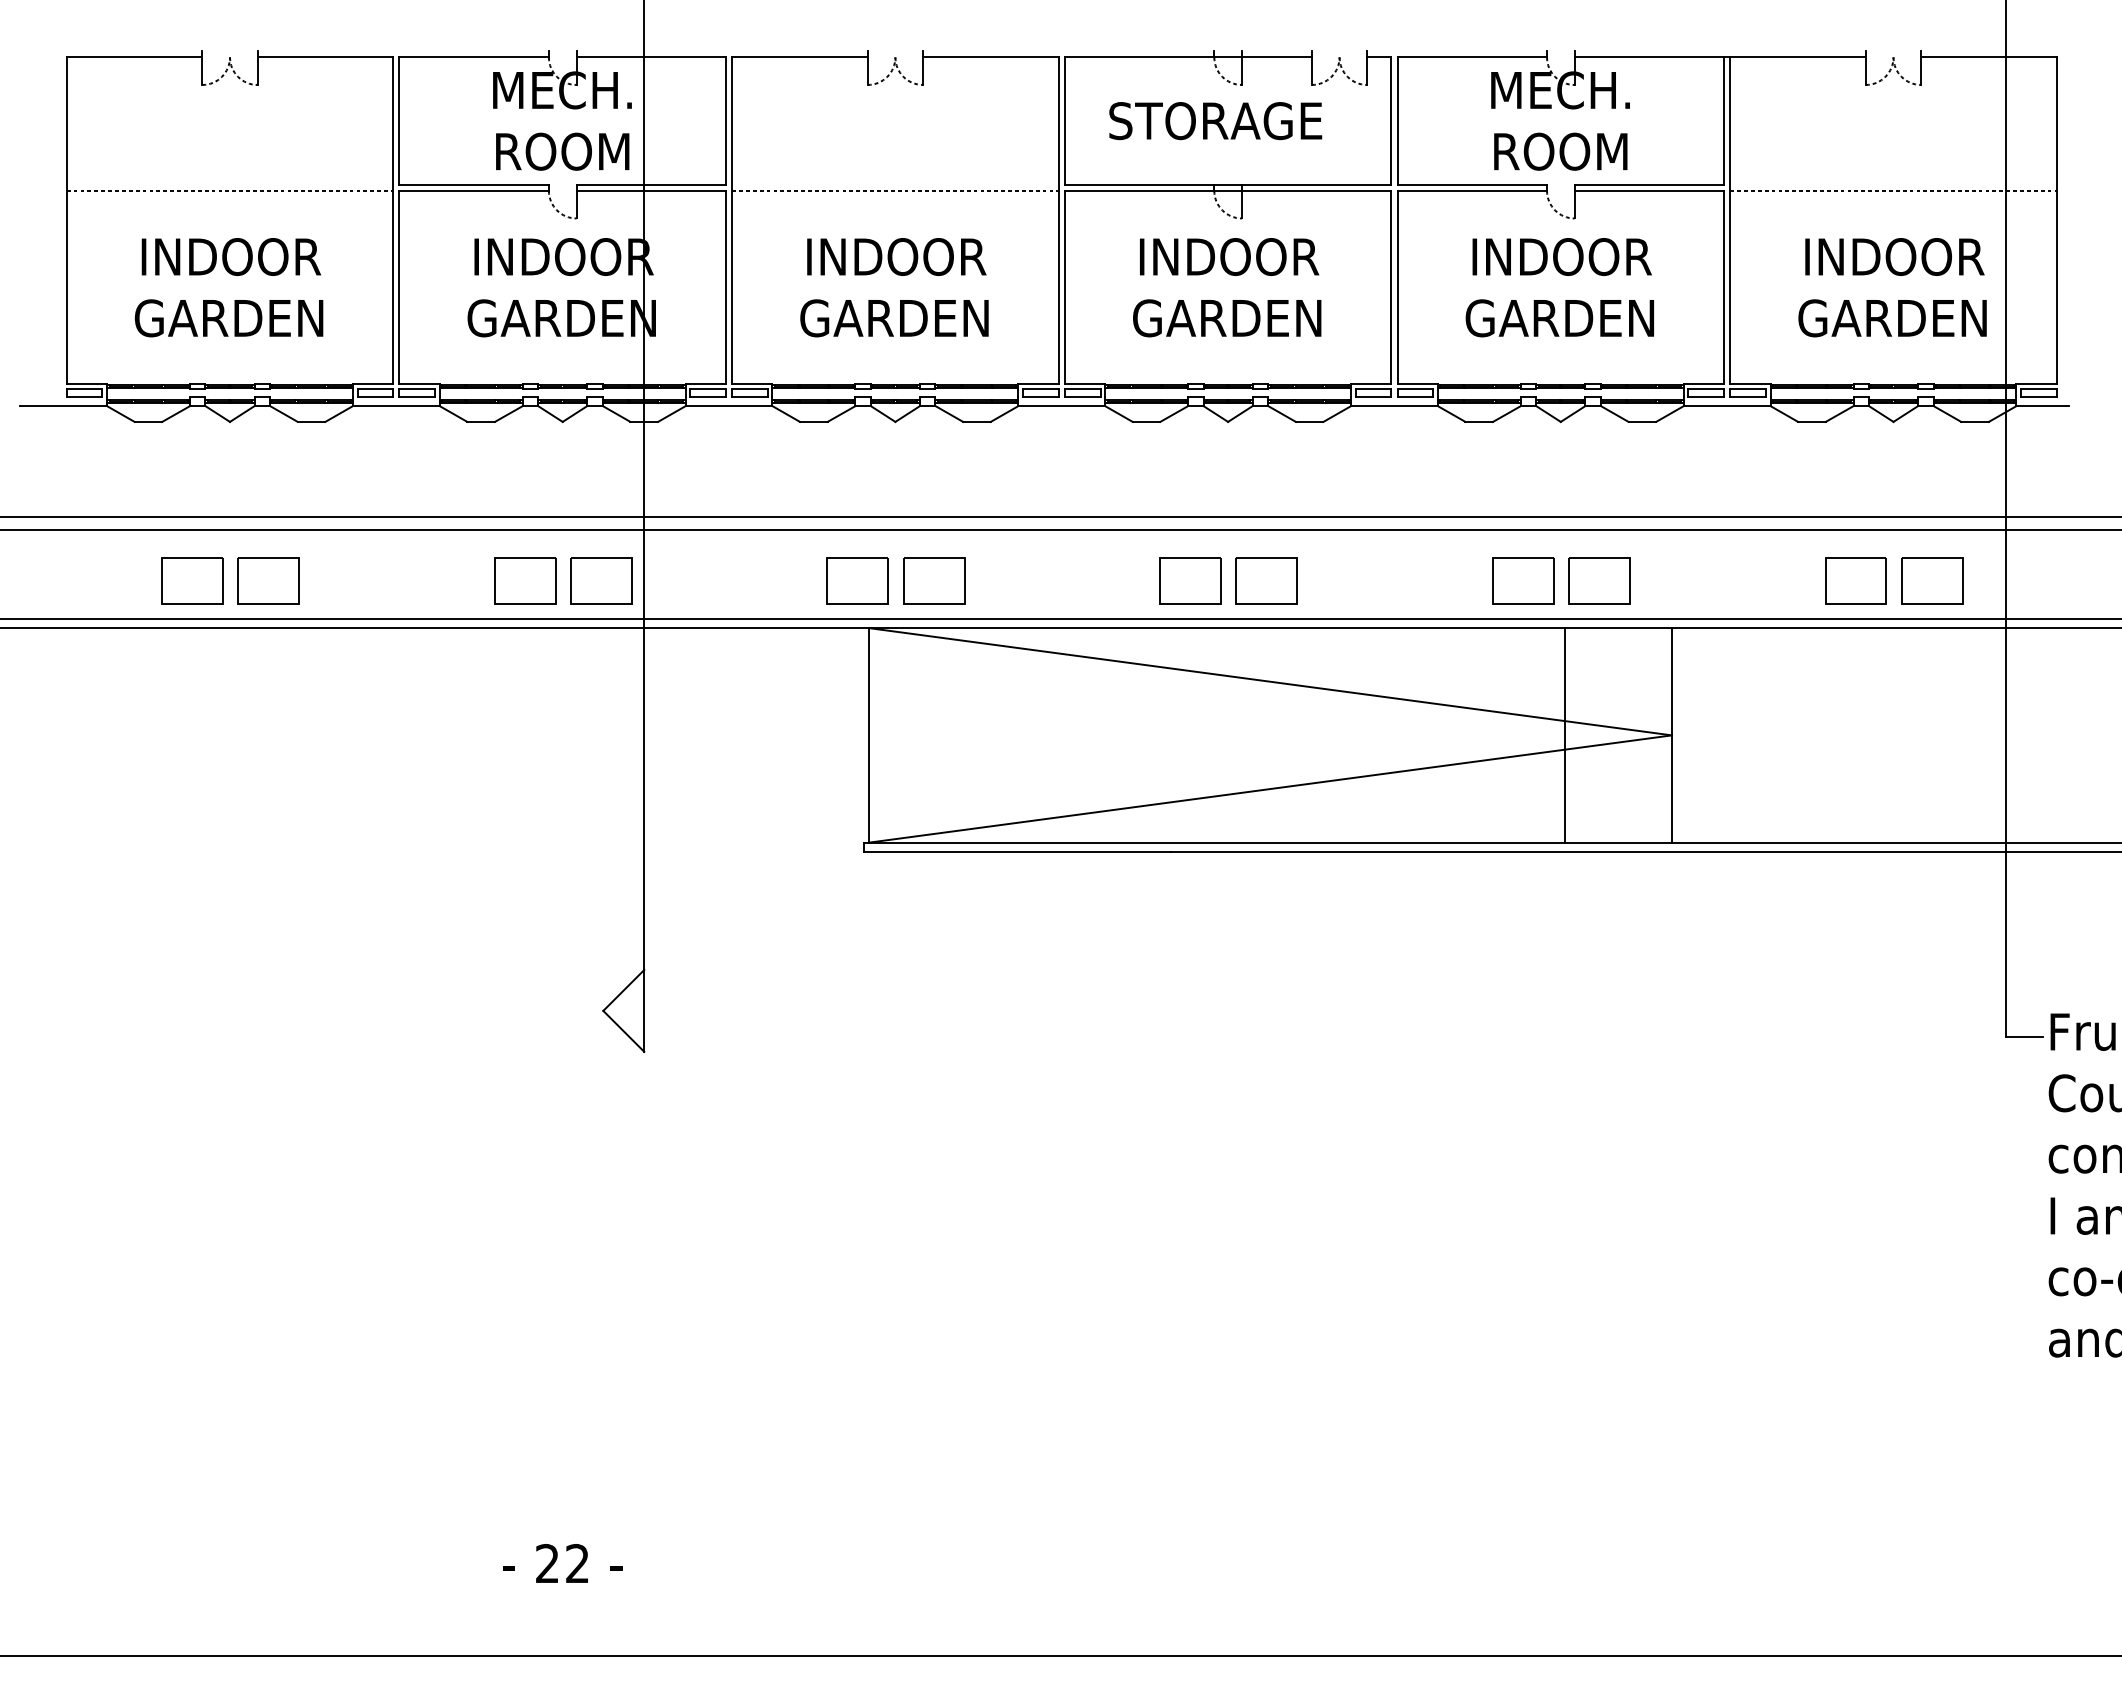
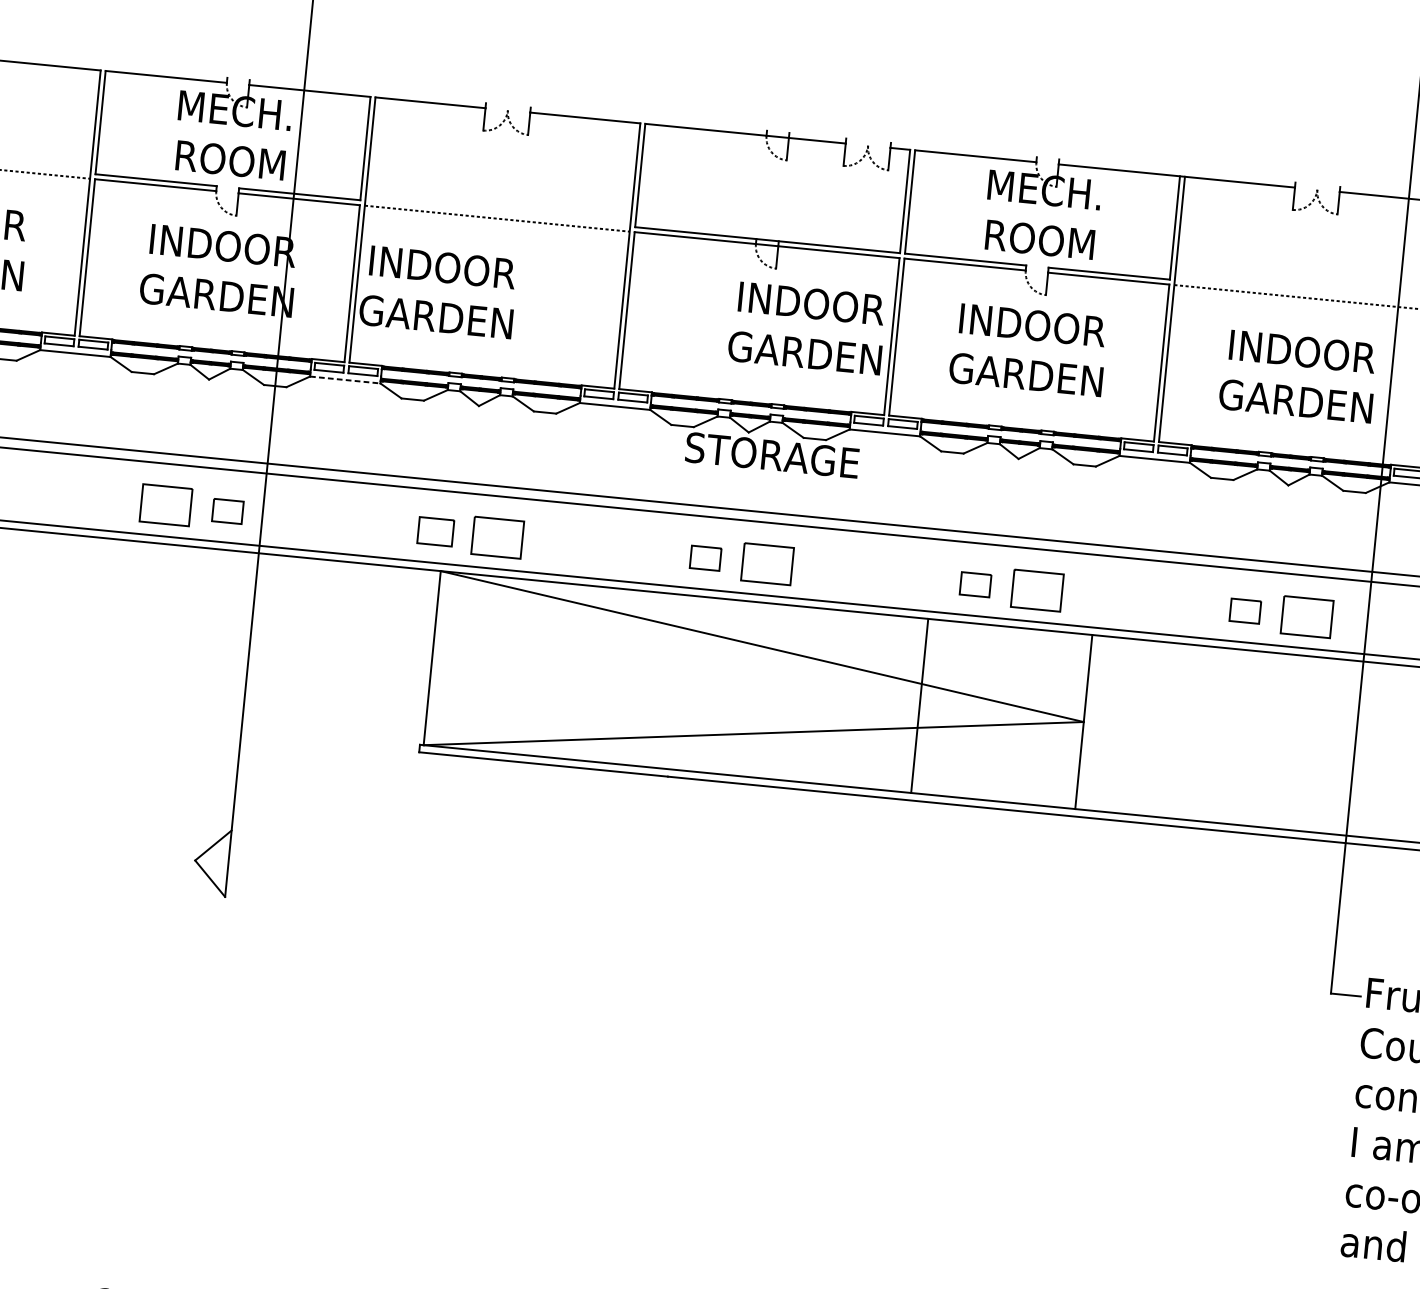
text: (1215, 121) -> (772, 455), moved
text: (894, 287) -> (438, 292), moved
text: (1227, 287) -> (807, 328), moved
line: (729, 406) -> (345, 380), solid -> dashed
part: (601, 580) -> (227, 511), size x0.6
part: (857, 580) -> (435, 531), size x0.7
part: (1190, 580) -> (705, 558), size x0.6
part: (1523, 580) -> (975, 584), size x0.6
part: (1855, 580) -> (1244, 611), size x0.6
line: (1564, 735) -> (919, 706), moved

